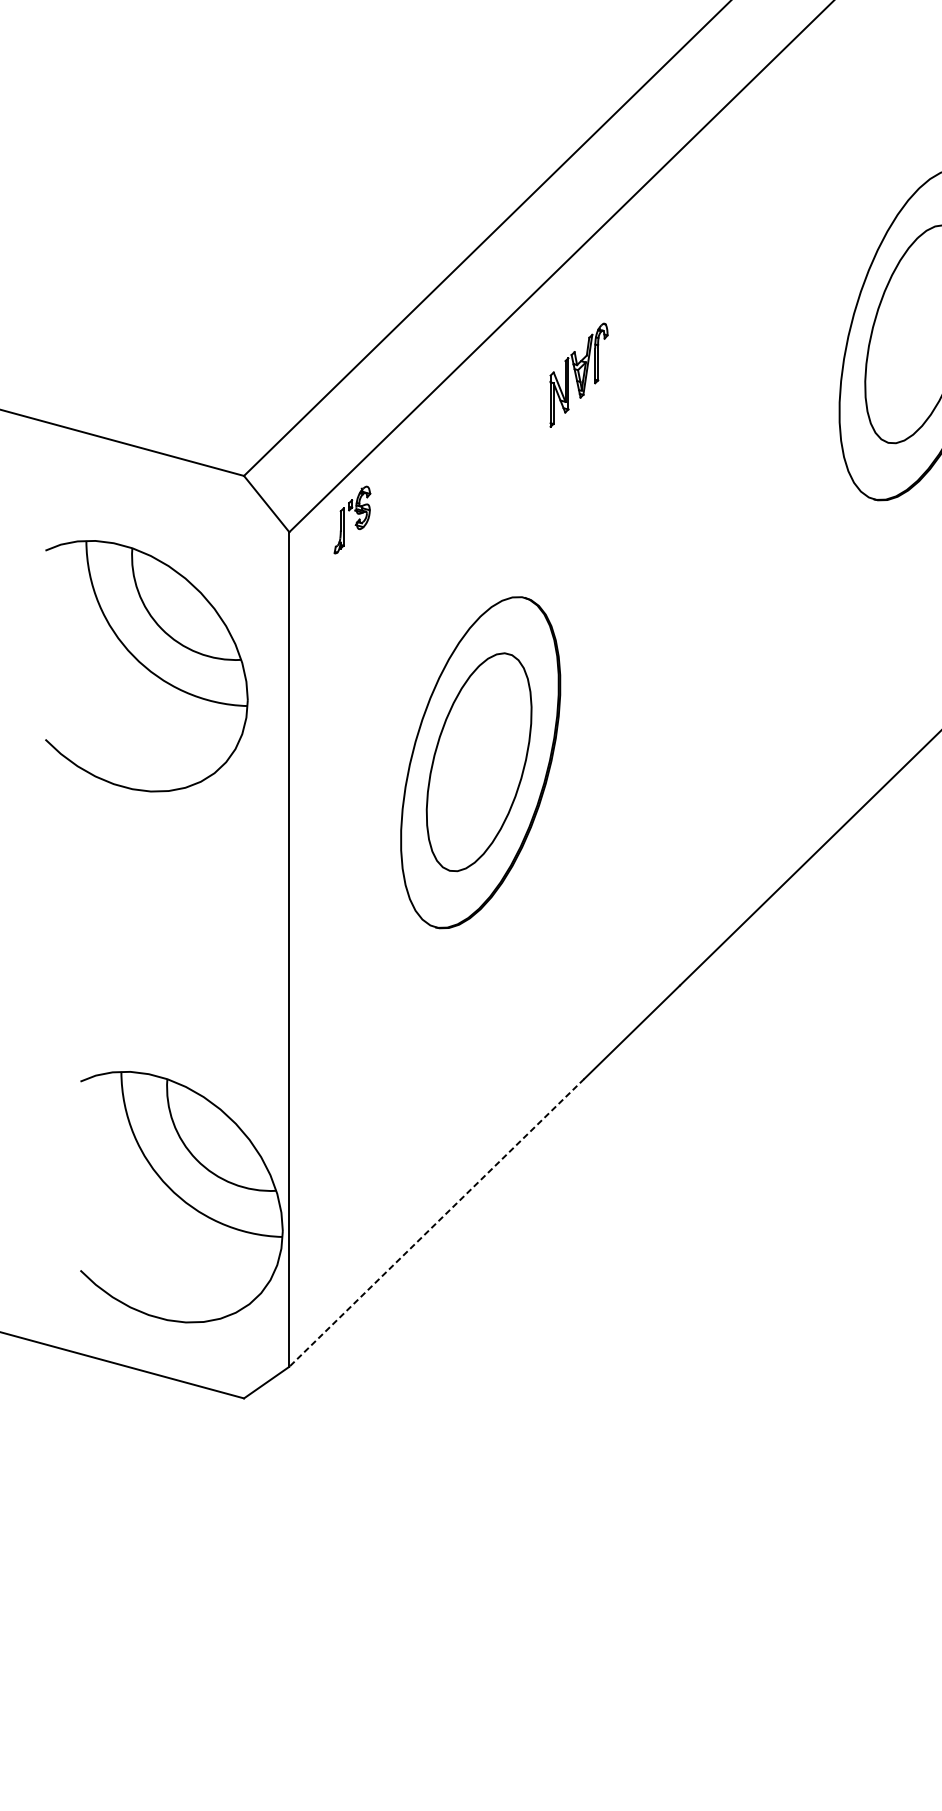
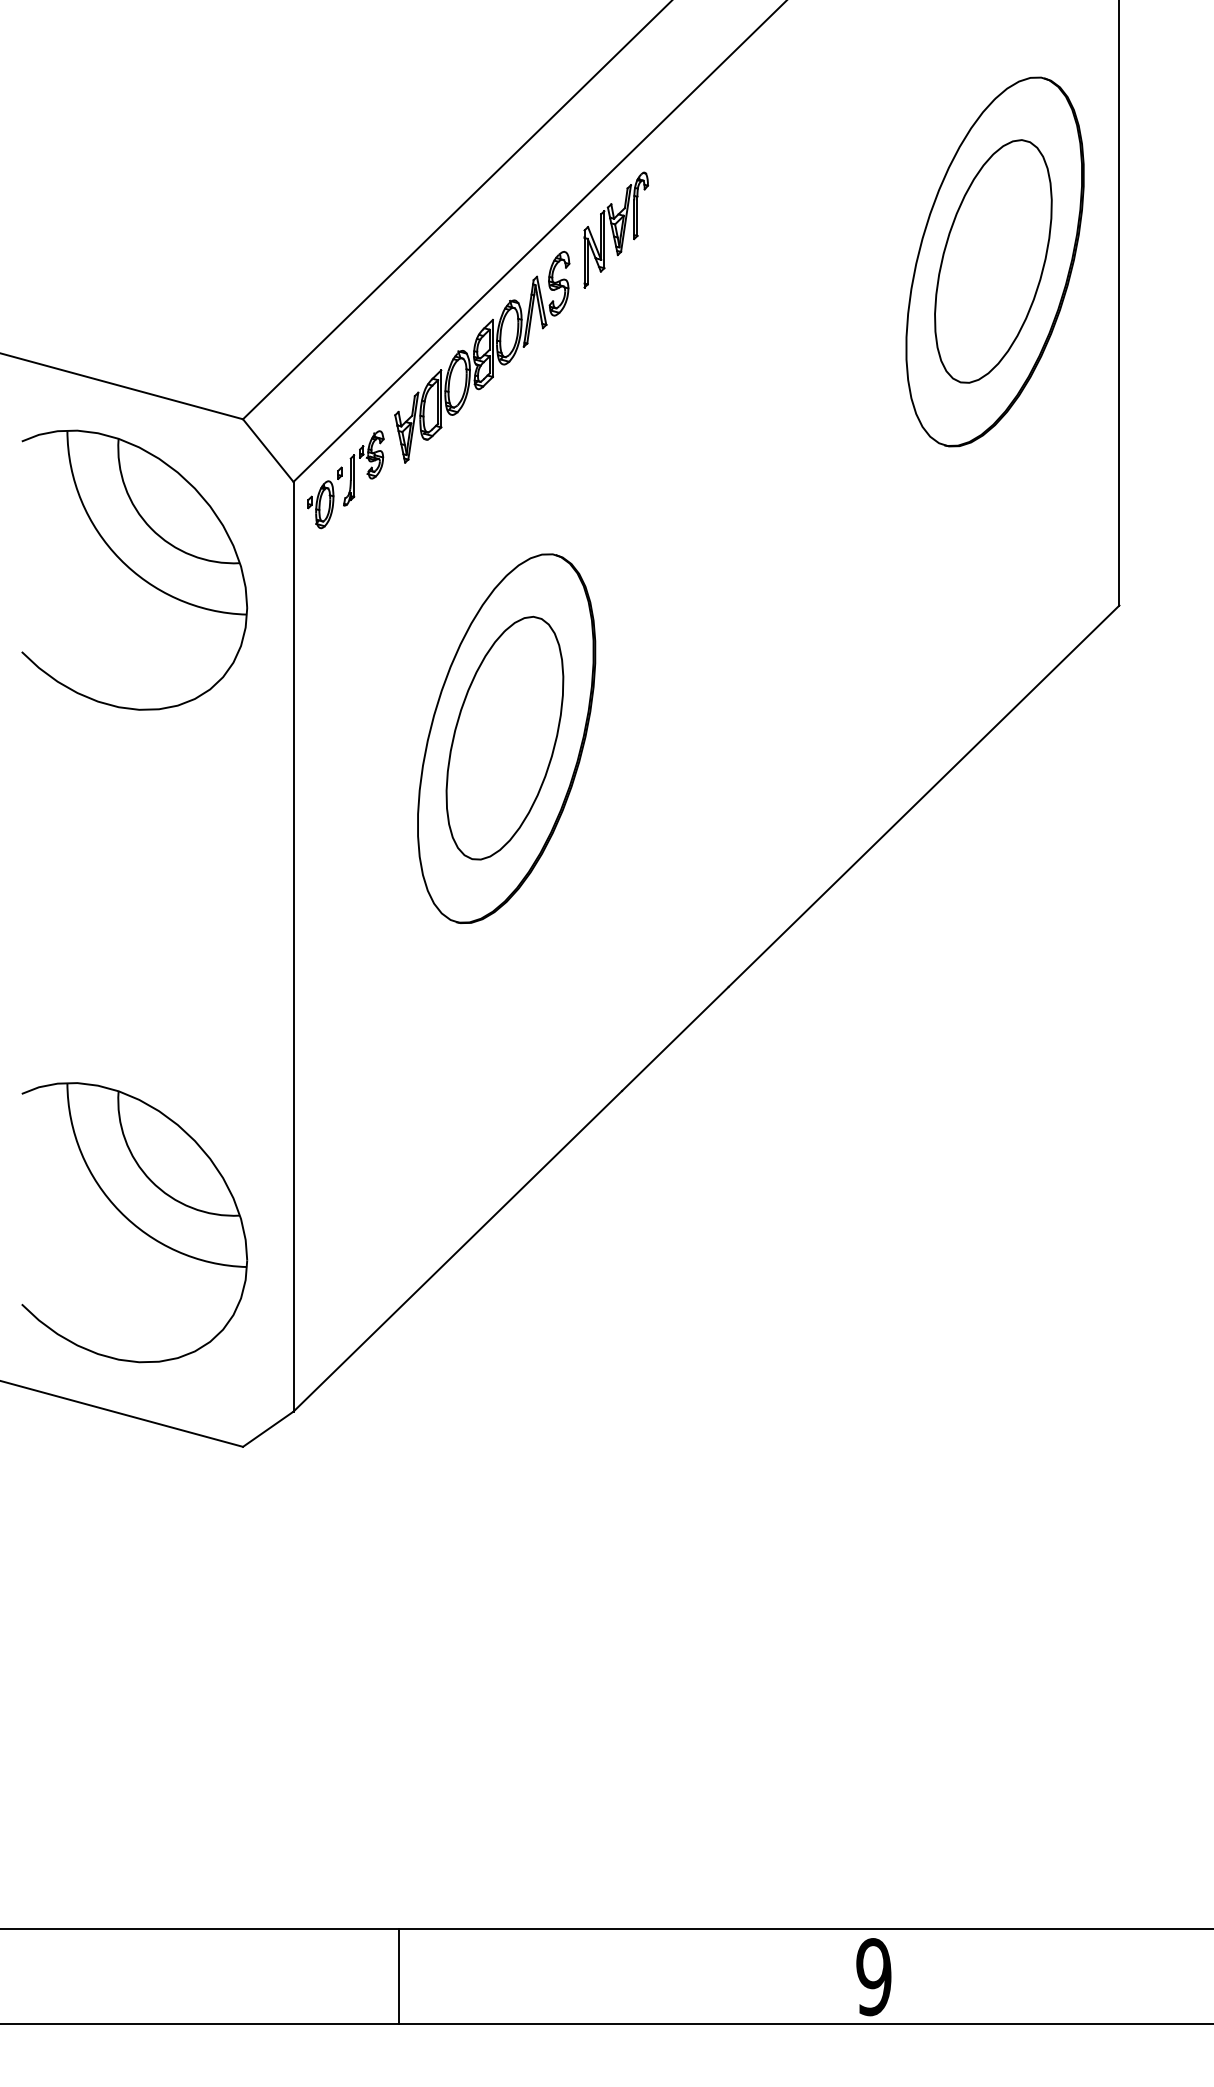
part: (578, 374) -> (615, 229), moved
part: (459, 420) -> (482, 357), added
part: (317, 546) -> (324, 497), added
part: (146, 665) -> (134, 569), moved
part: (181, 1197) -> (134, 1222), moved
line: (436, 1223) -> (457, 1251), dashed -> solid

